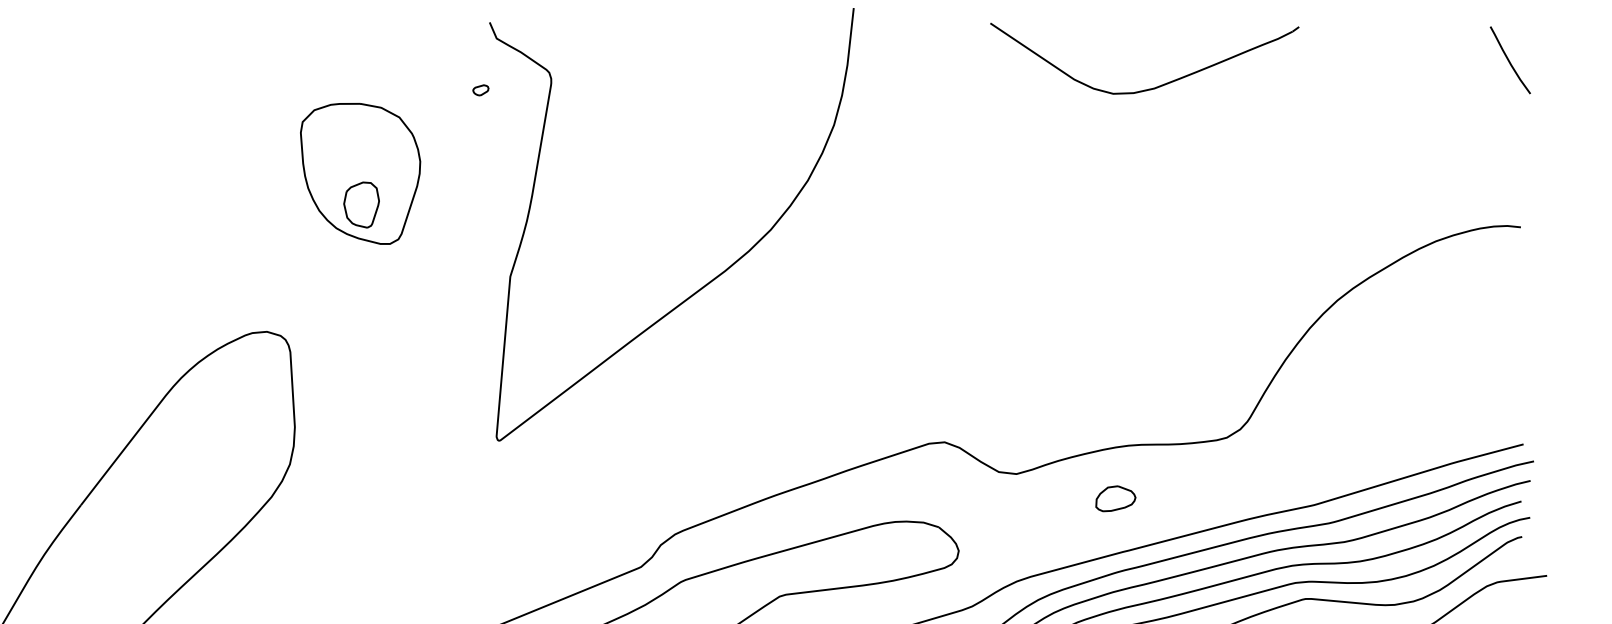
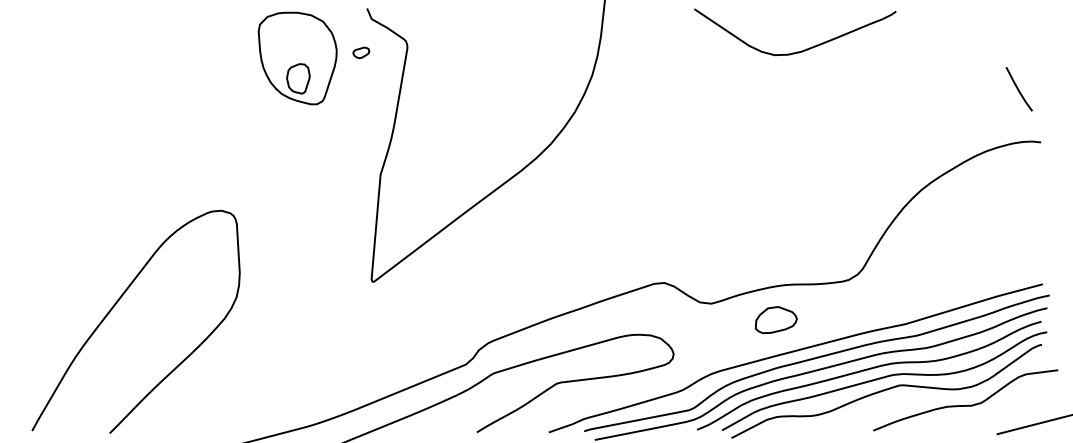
curve: (1509, 60) -> (1018, 89), moved
part: (481, 89) -> (361, 52), size x1.6
part: (360, 173) -> (297, 58), moved
part: (1116, 498) -> (776, 319), size x1.6

